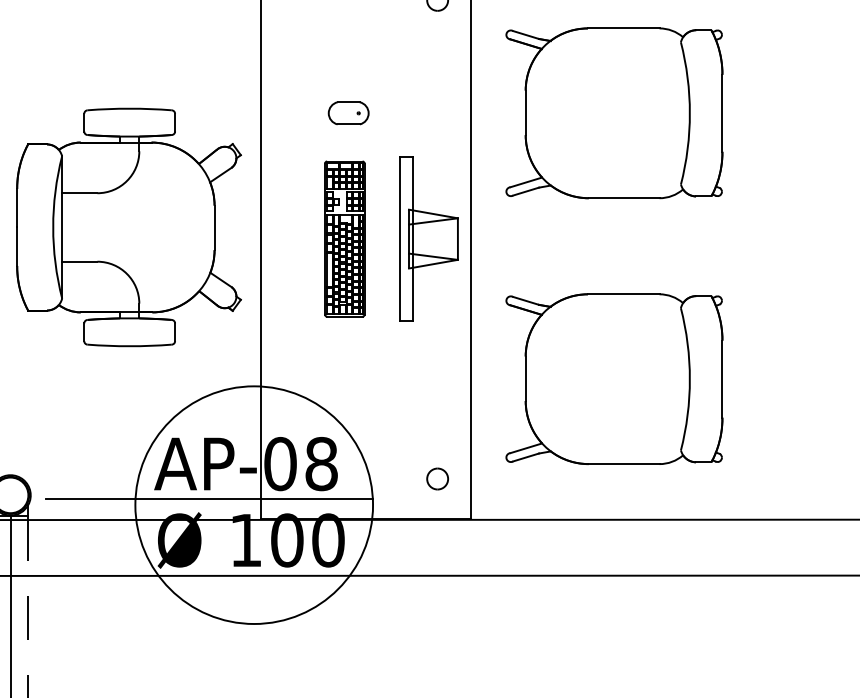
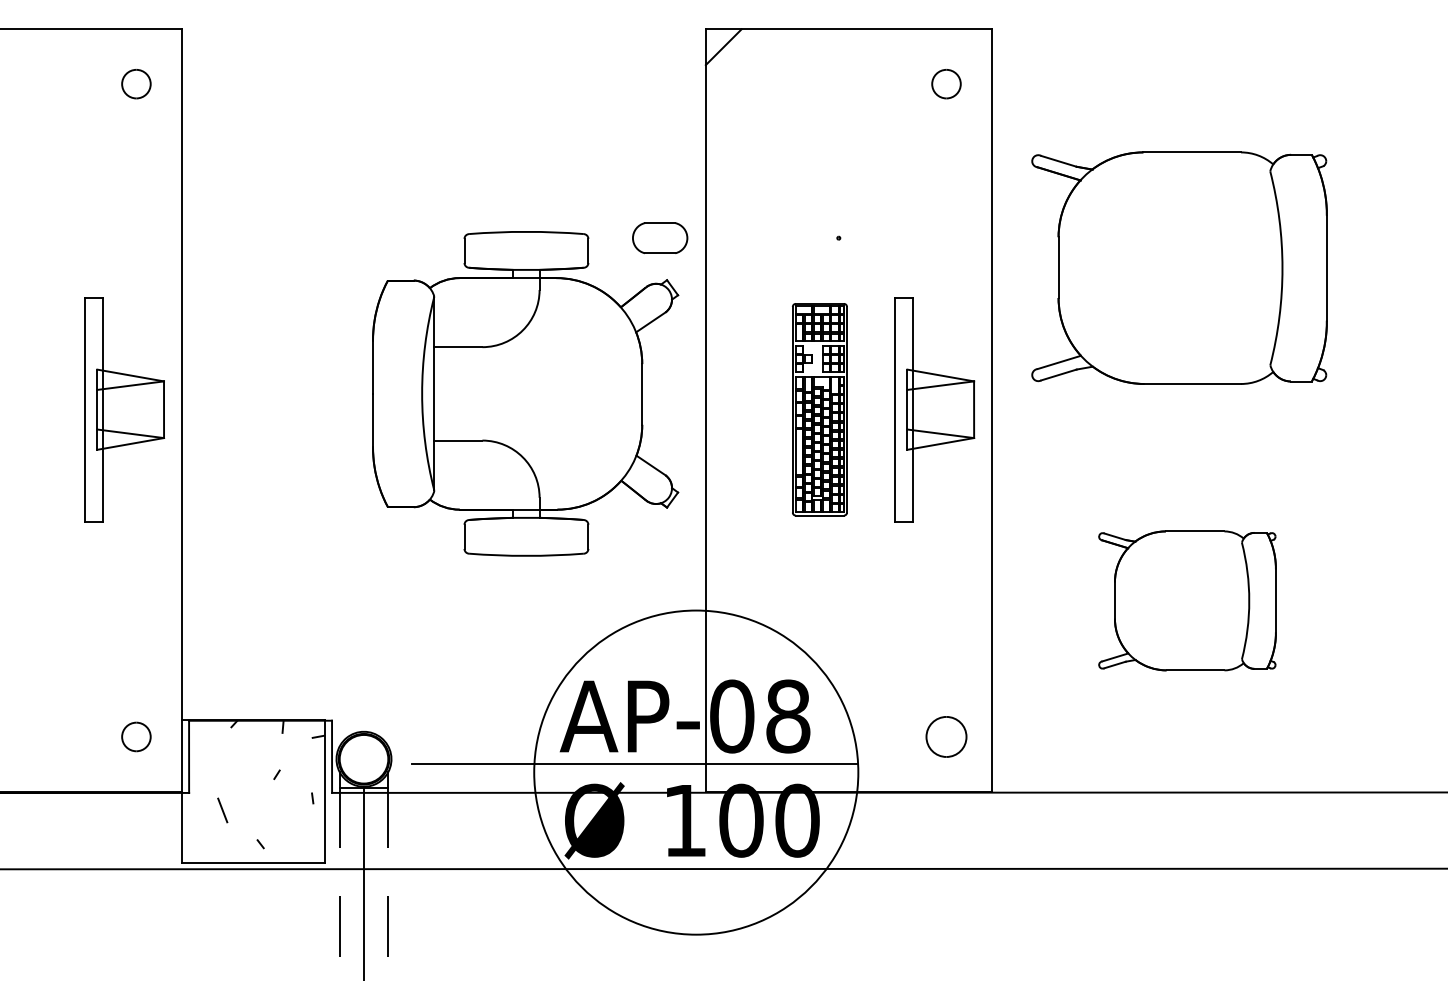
part: (614, 112) -> (1179, 267), moved
part: (348, 113) -> (660, 238), moved
part: (614, 378) -> (1187, 600), size x0.6
part: (437, 478) -> (946, 736), size x1.4

